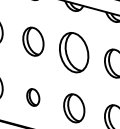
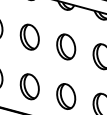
part: (74, 52) -> (66, 46), size x0.71
part: (33, 97) -> (29, 86), size x1.67

